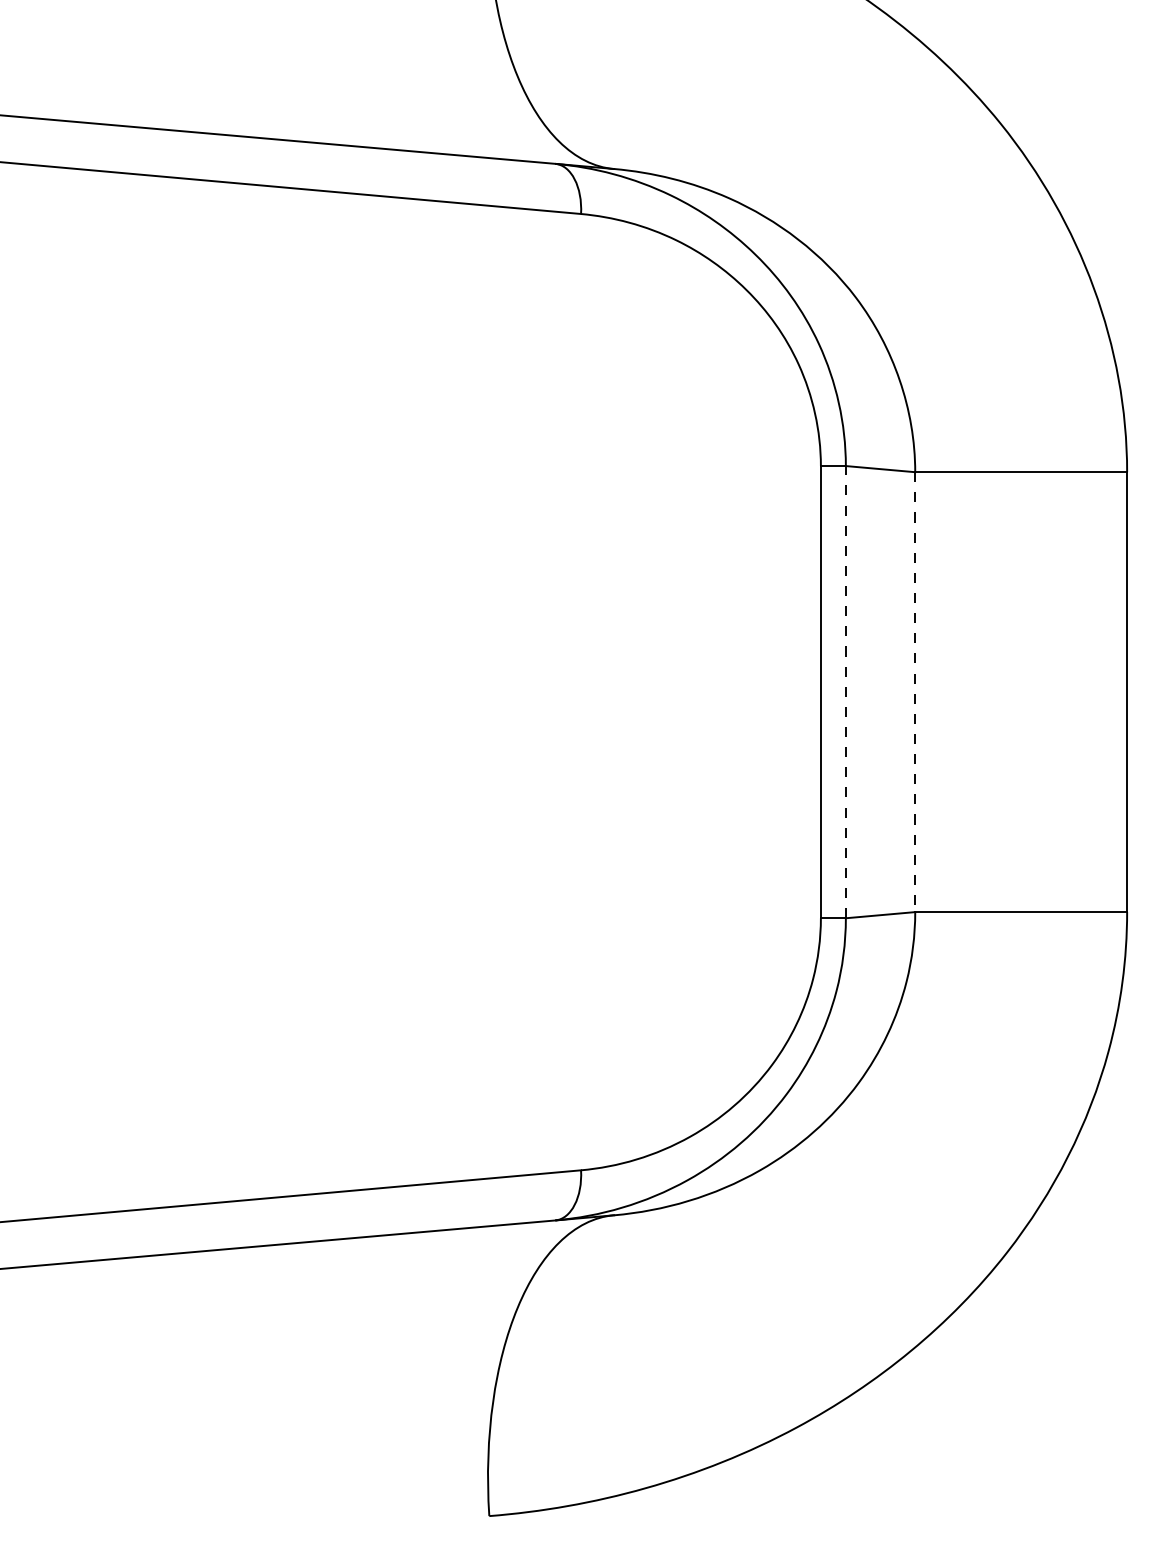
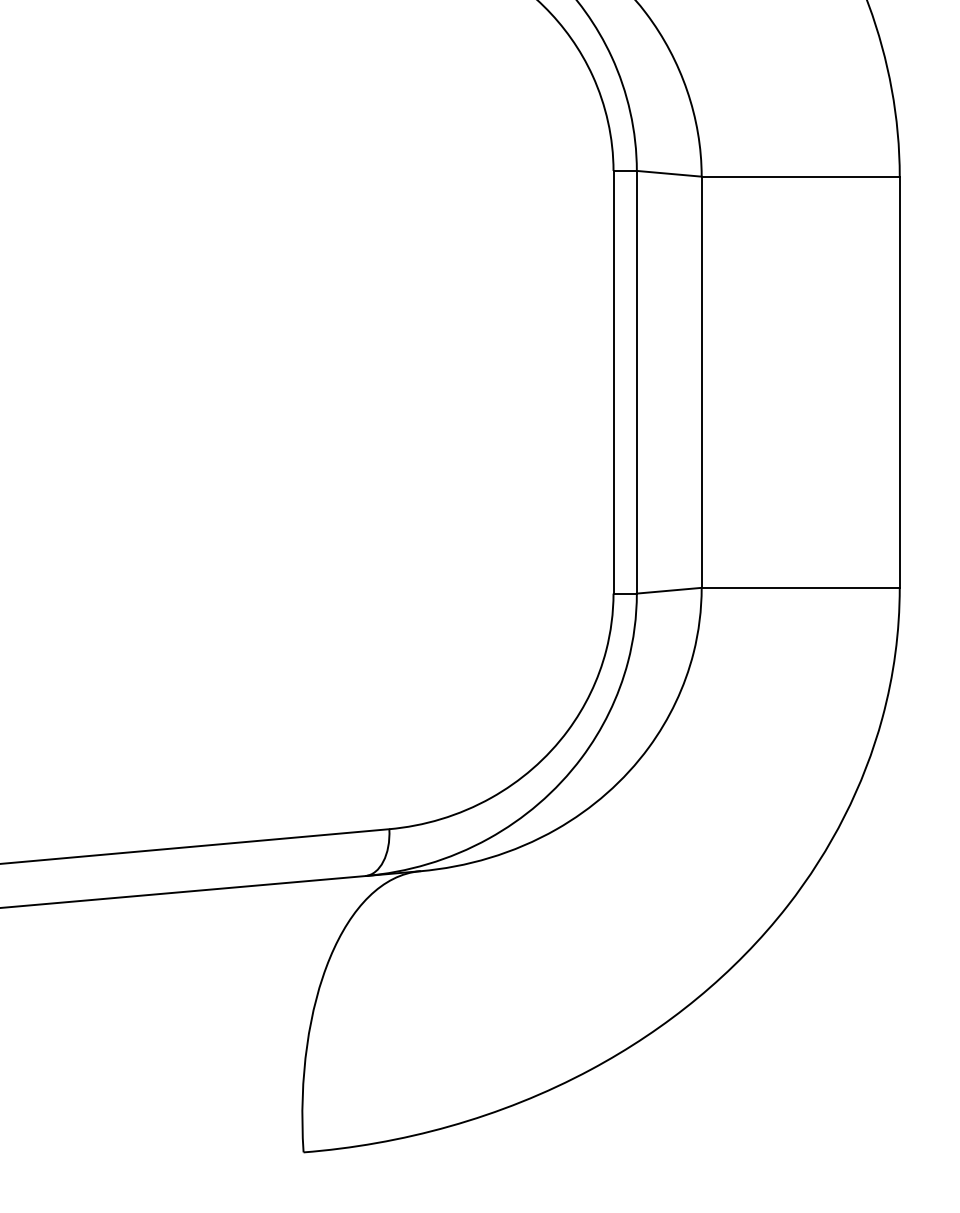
line: (845, 691) -> (636, 381), dashed -> solid
line: (915, 692) -> (701, 382), dashed -> solid

